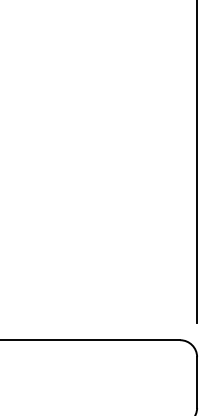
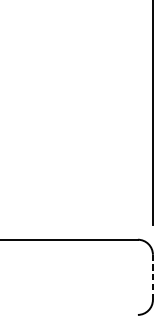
line: (197, 382) -> (153, 277), solid -> dashed

